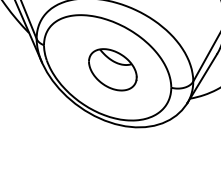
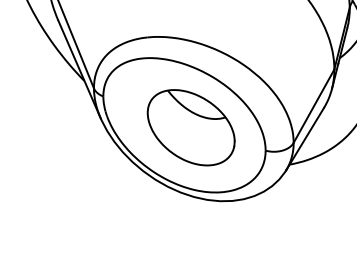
part: (112, 69) -> (190, 127), size x1.43

